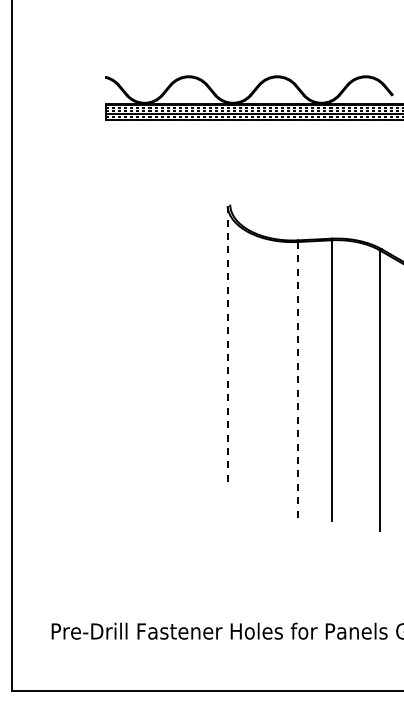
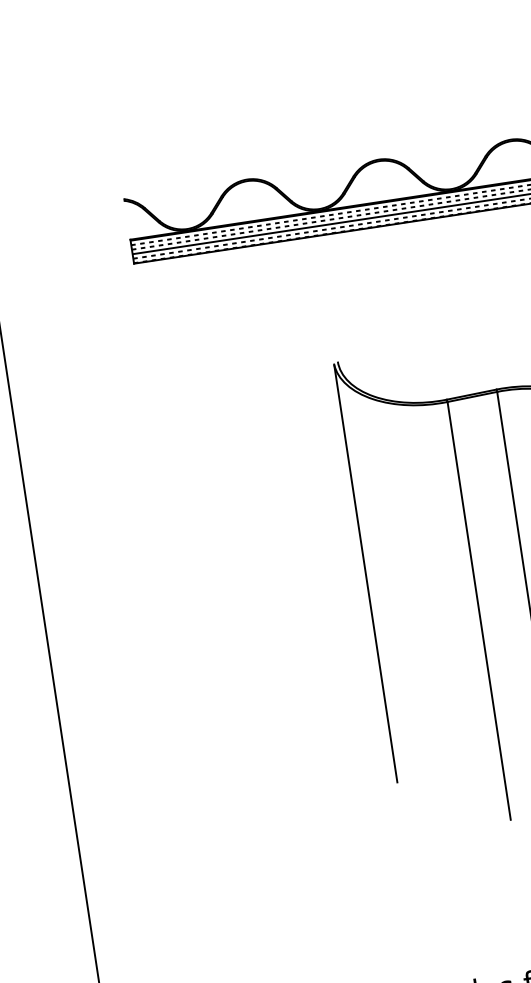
line: (227, 346) -> (365, 573), dashed -> solid
line: (298, 382) -> (479, 611), dashed -> solid

